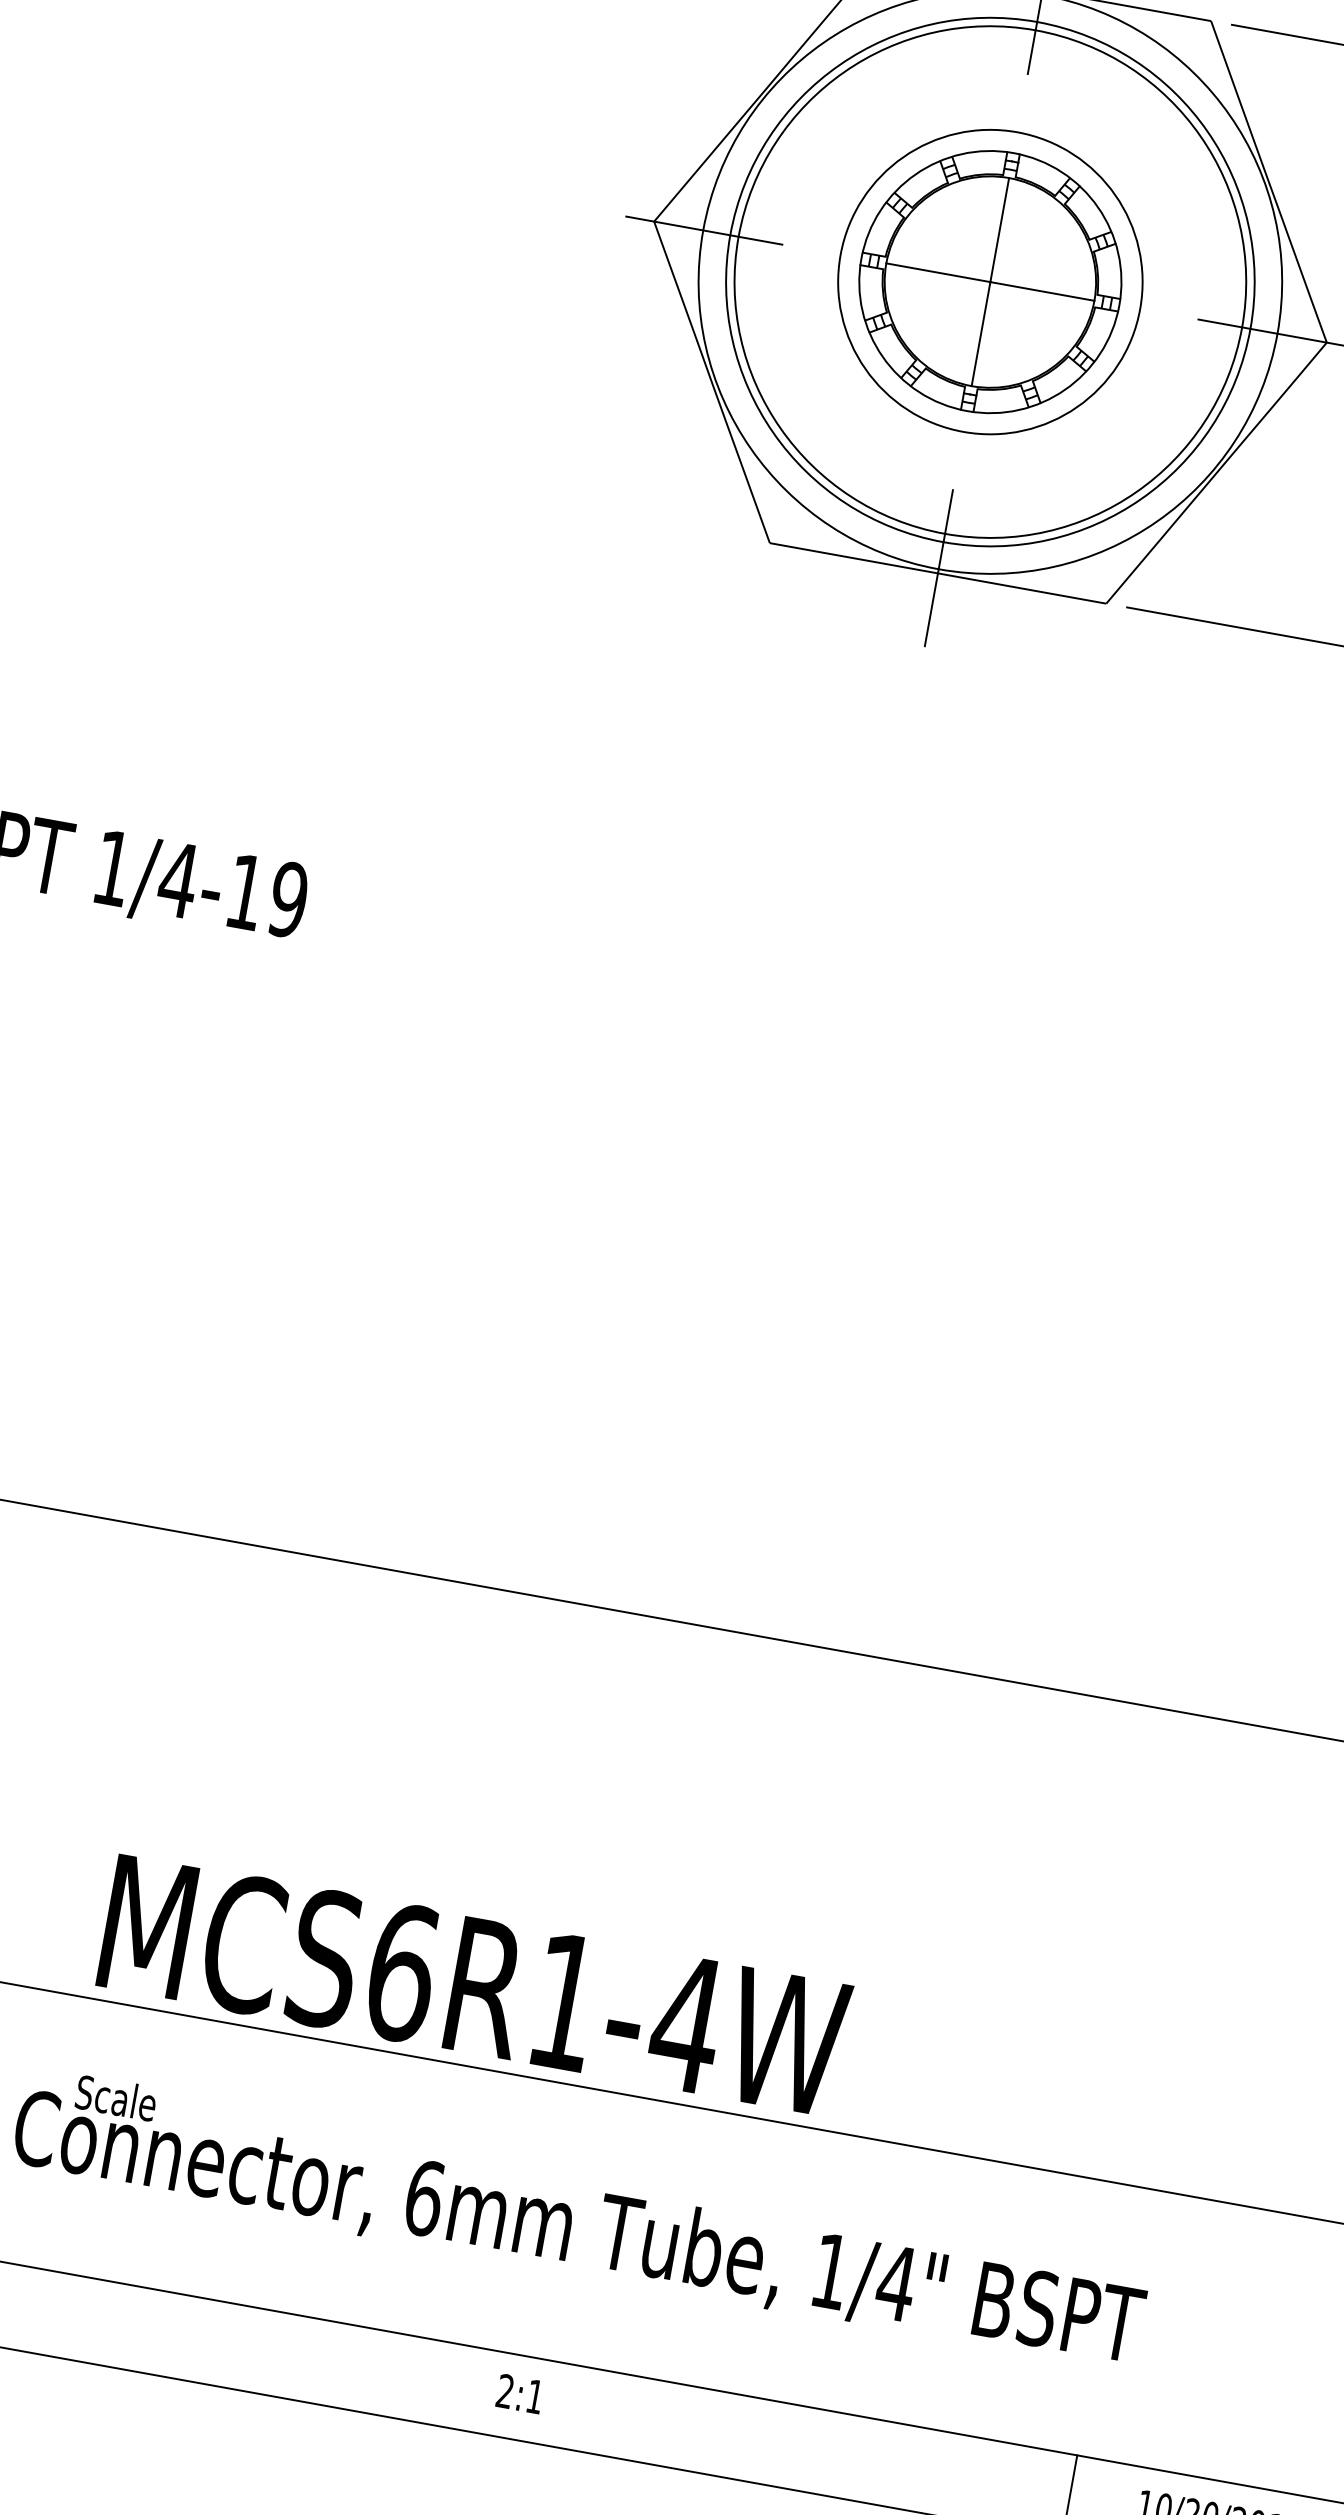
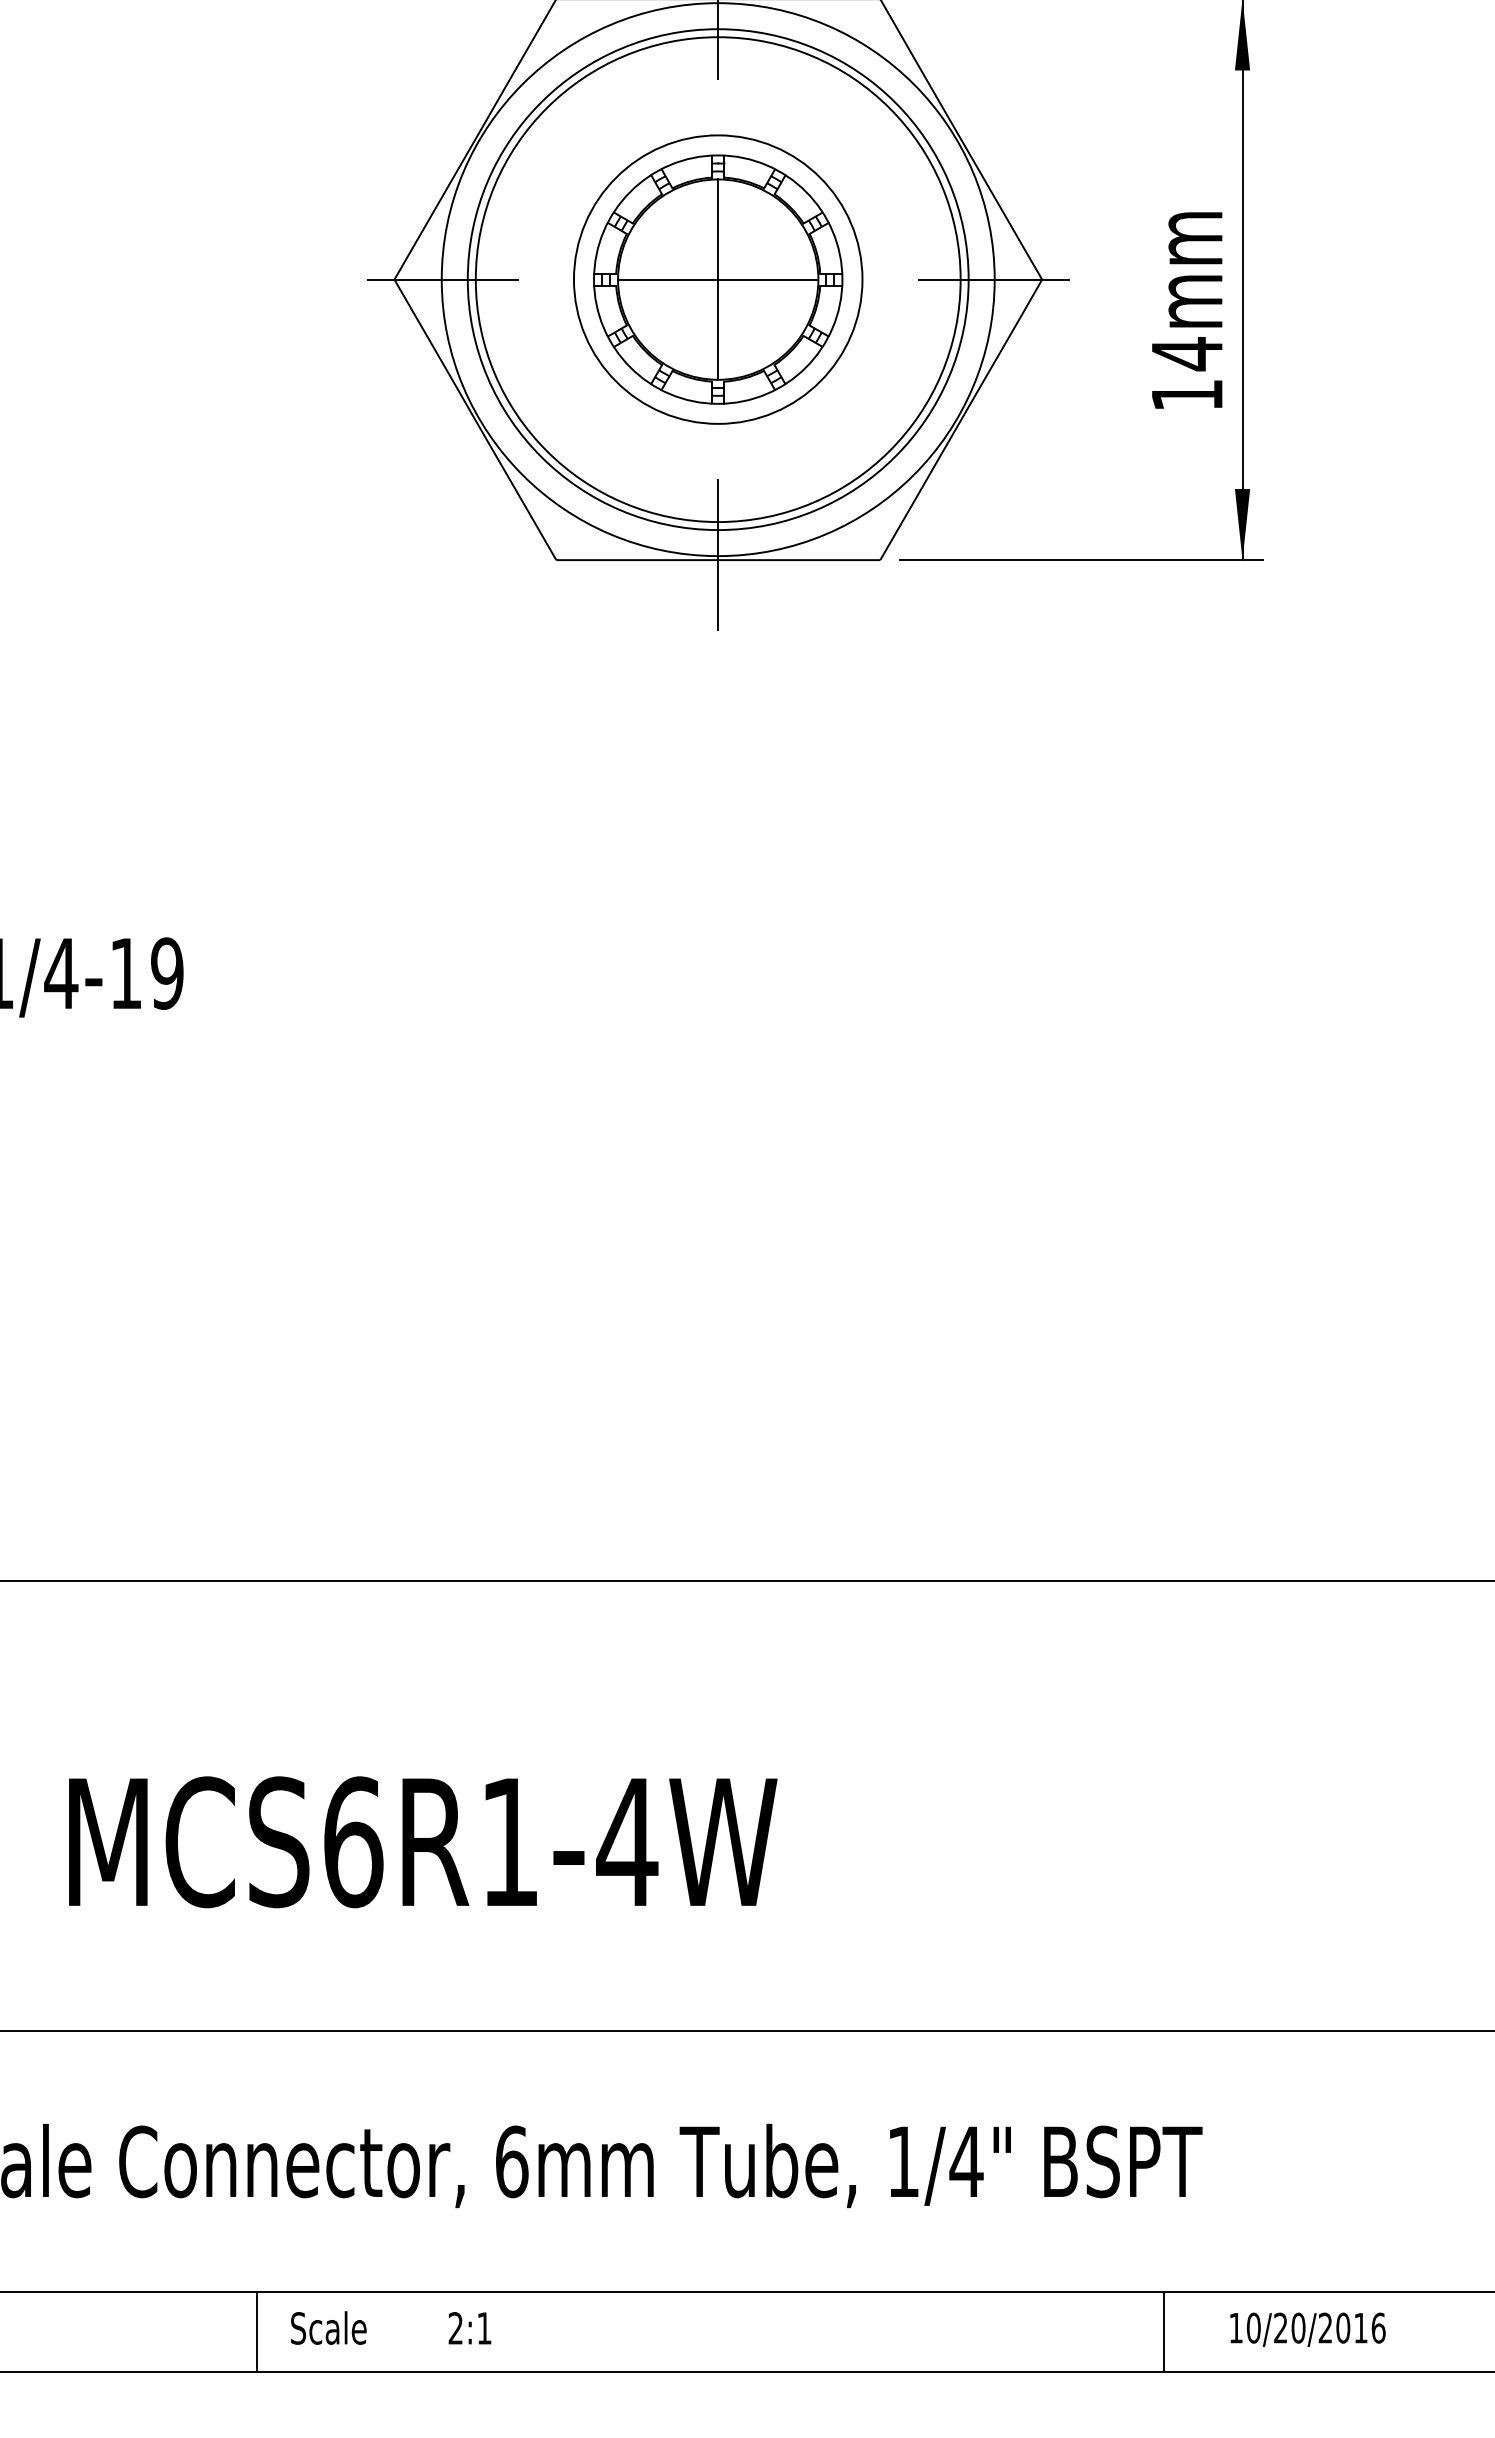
text: (475, 1986) -> (423, 1842), moved
text: (116, 2097) -> (328, 2327), moved
line: (127, 2327) -> (256, 2332), added
text: (519, 2394) -> (469, 2328), moved

